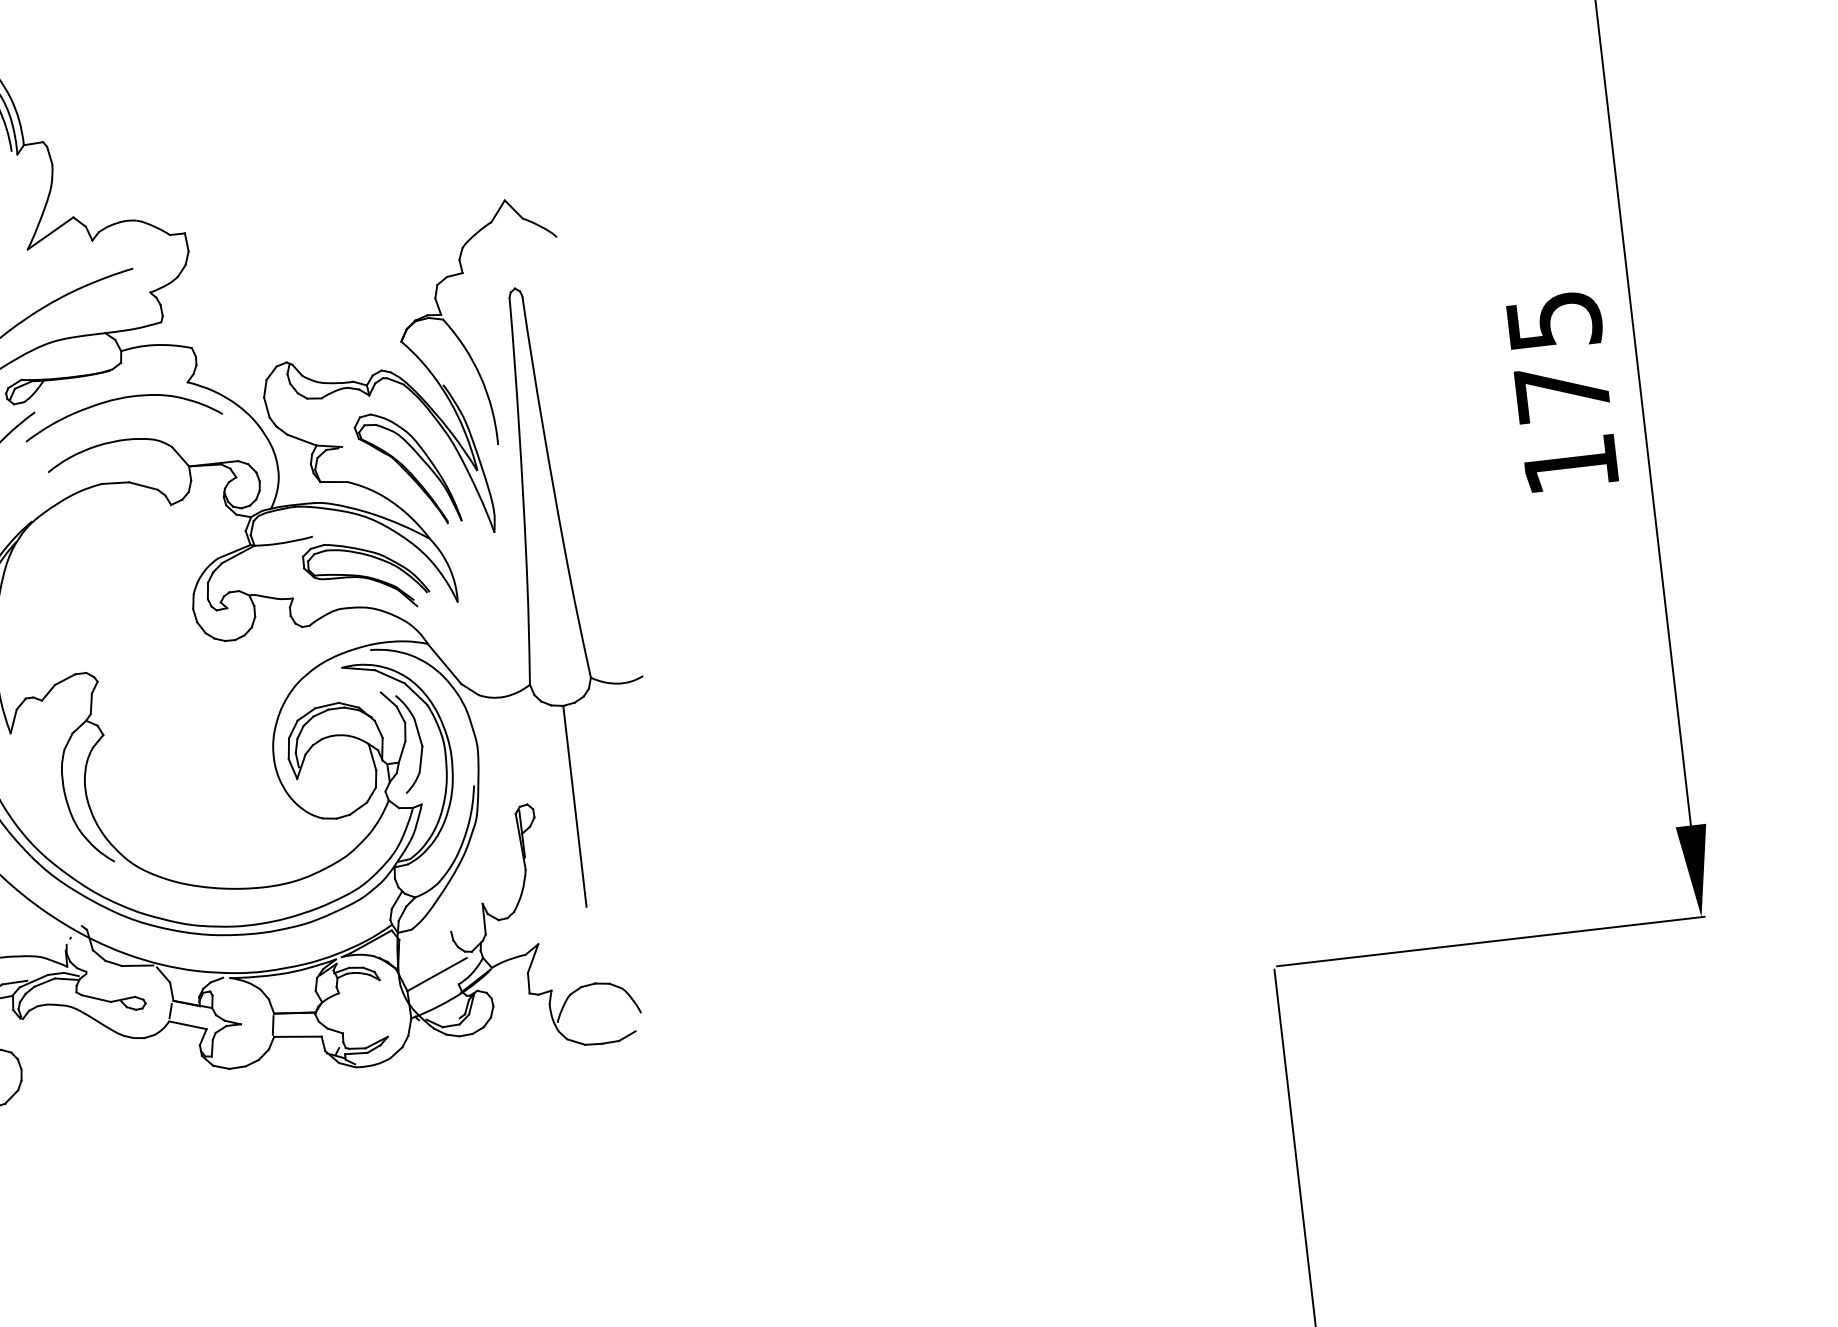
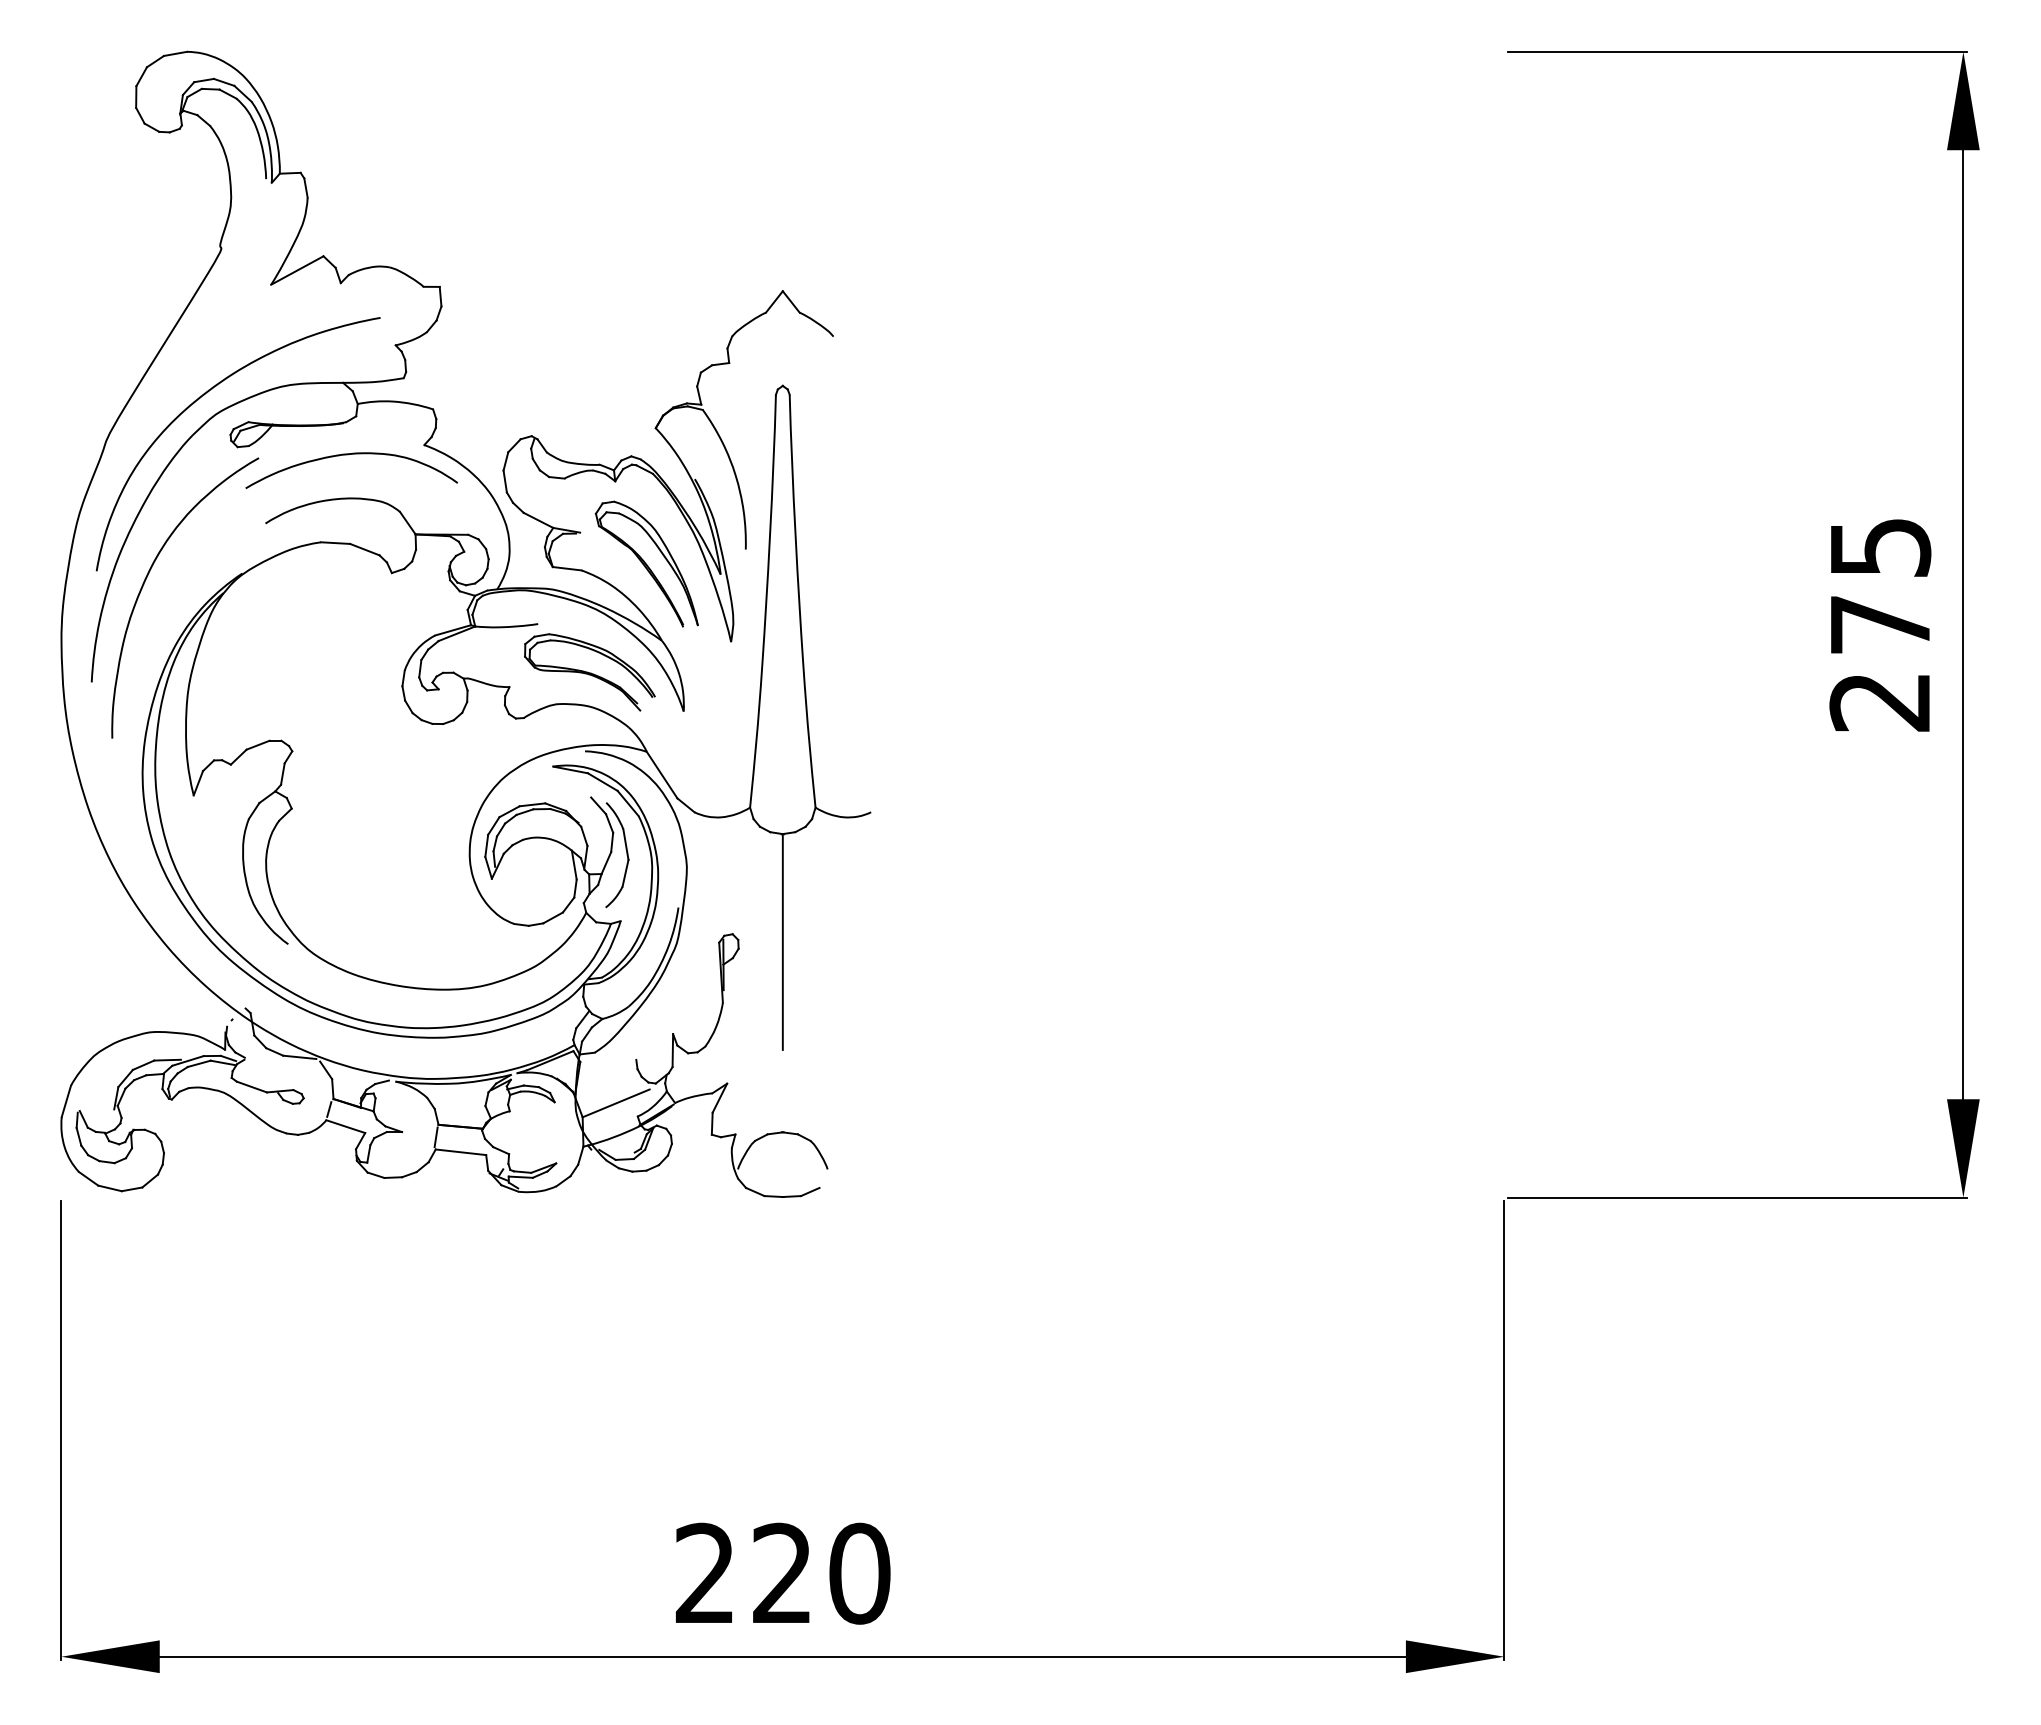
text: (1570, 465) -> (1879, 702), 175 -> 275

